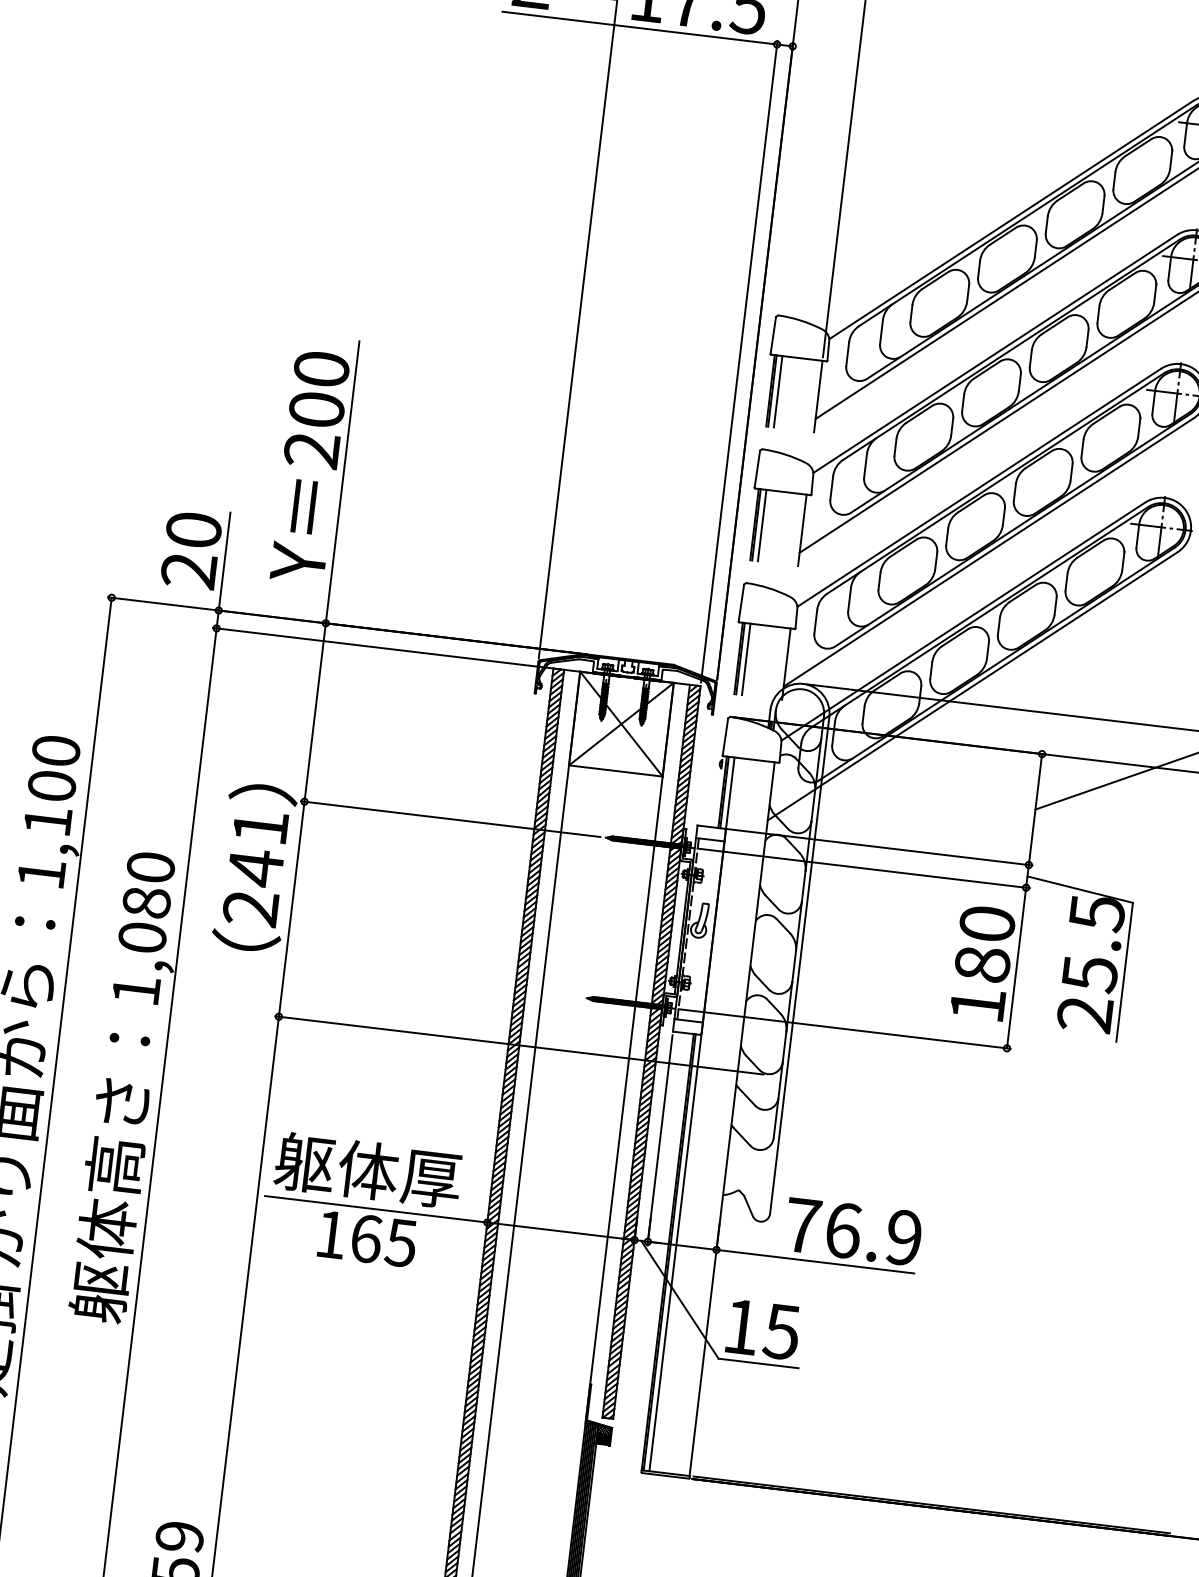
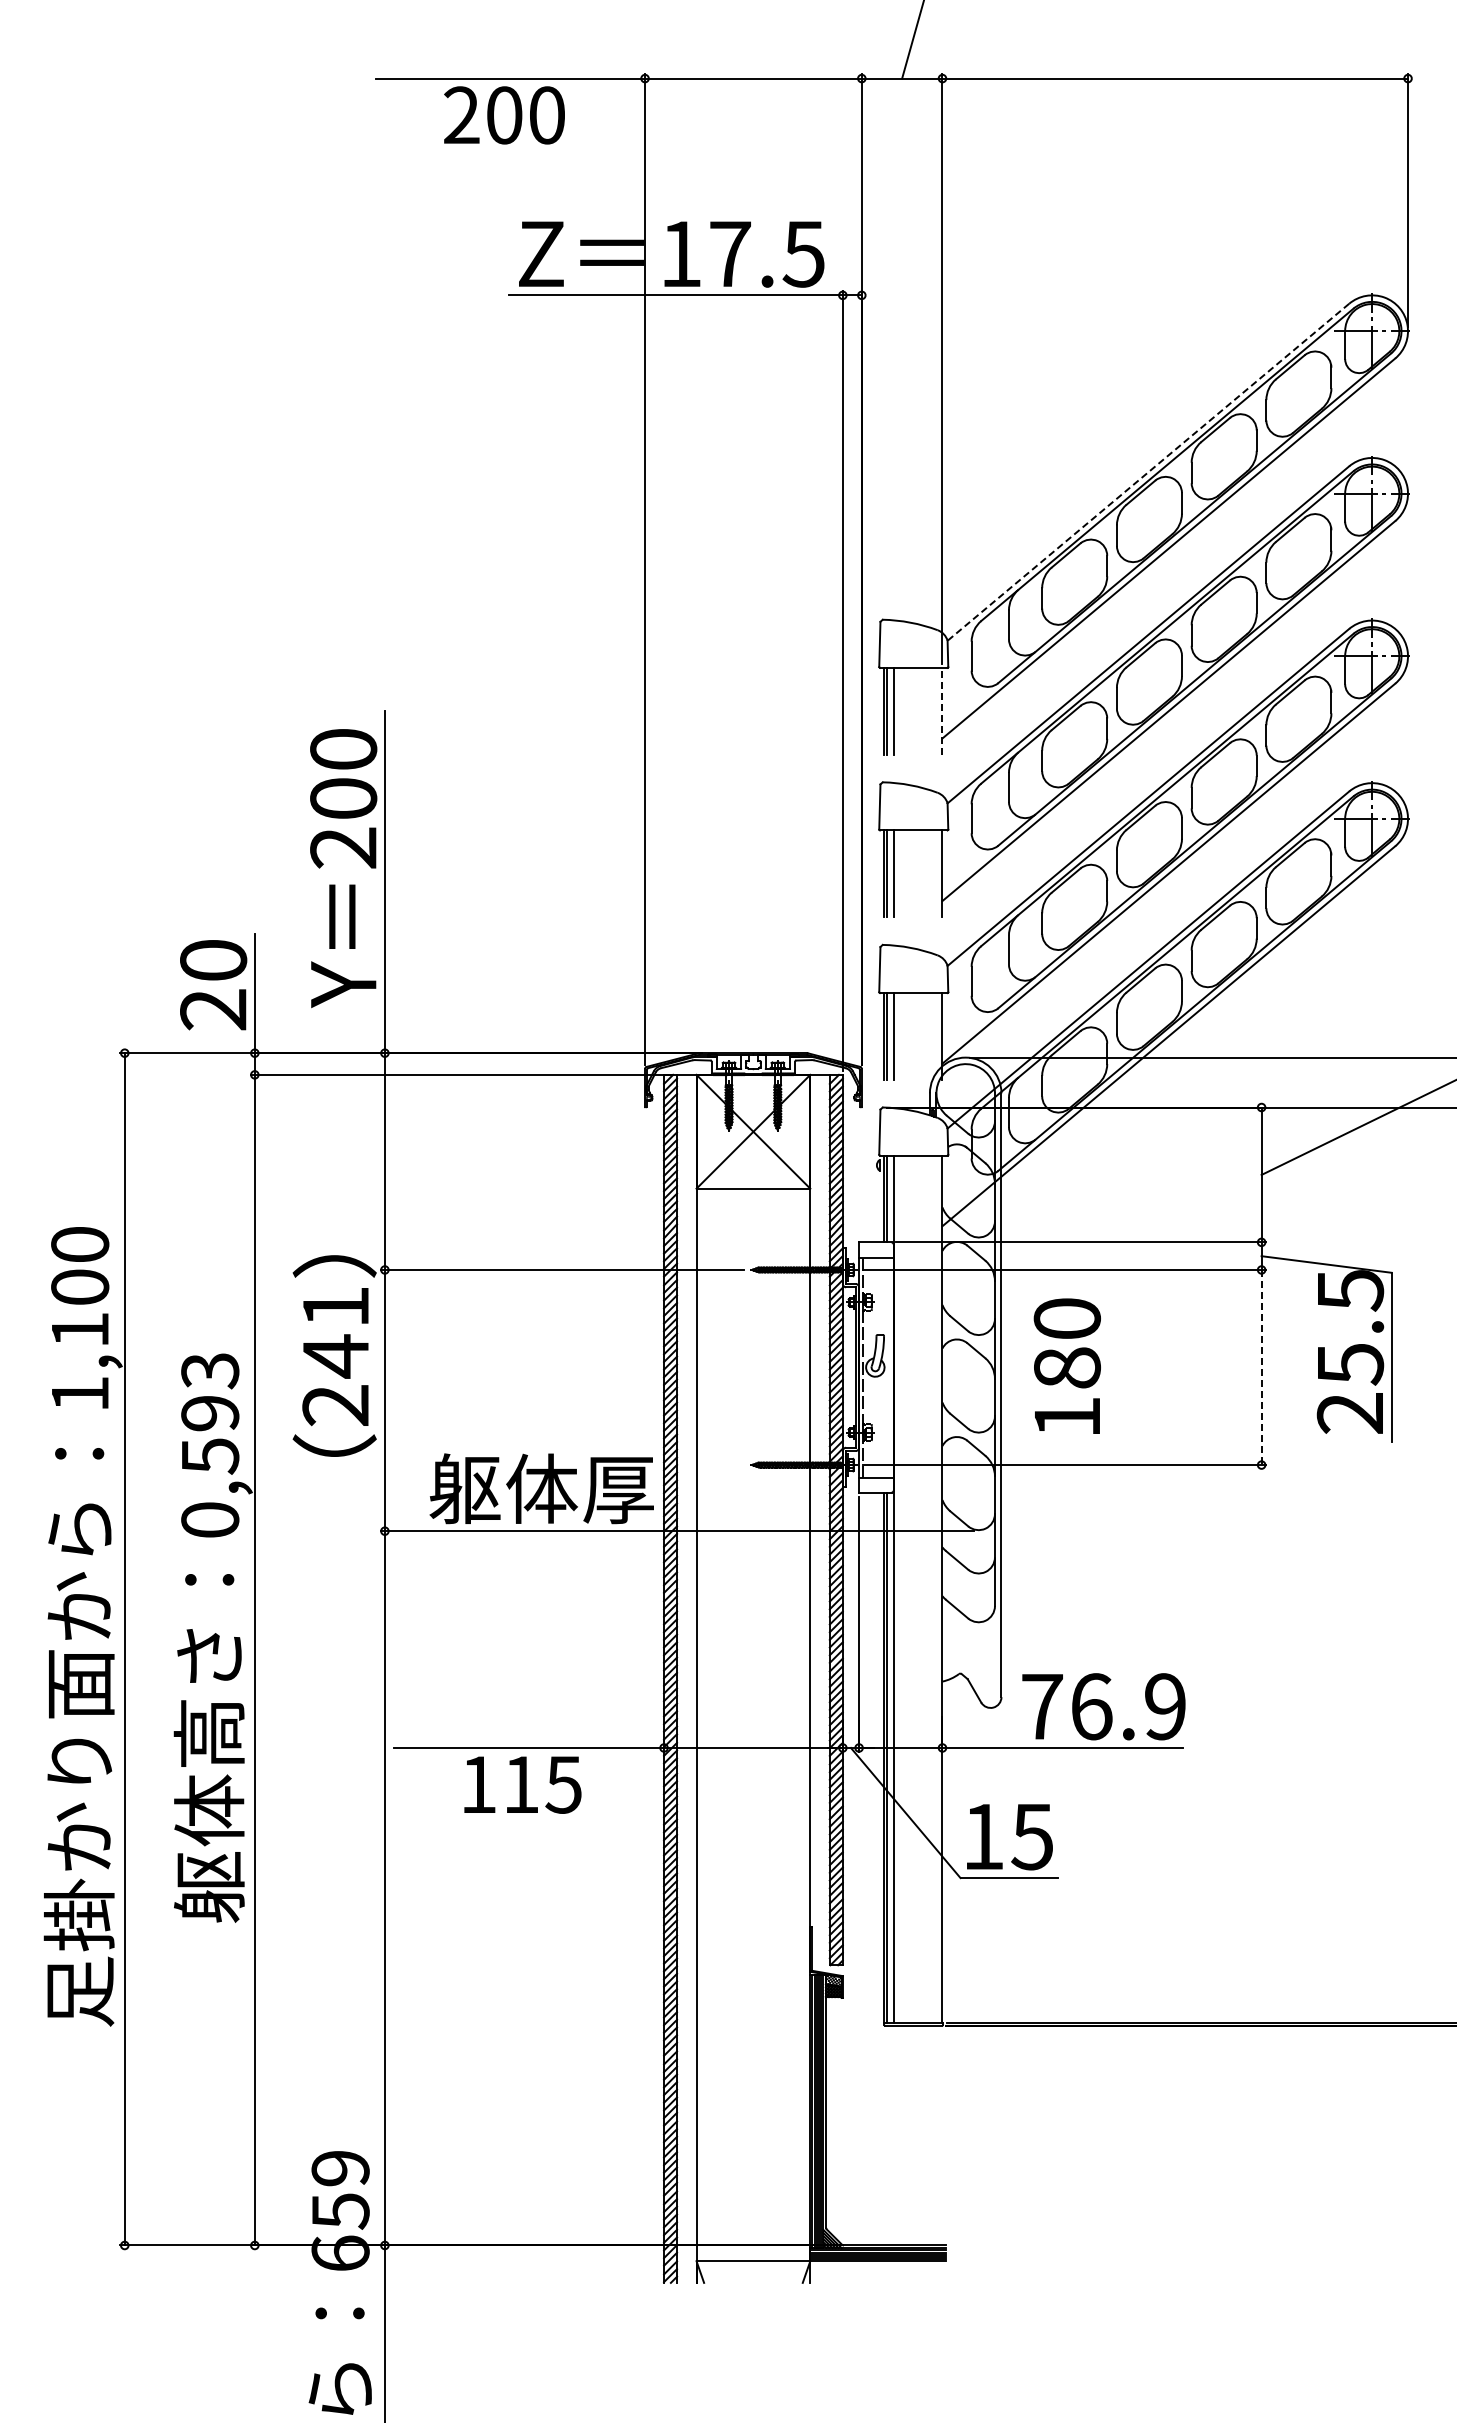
line: (1011, 220) -> (1148, 472), solid -> dashed
line: (818, 395) -> (942, 710), solid -> dashed
text: (143, 929) -> (210, 1445), 1,080 -> 0,593
text: (982, 962) -> (1066, 1365), moved
line: (1016, 968) -> (1261, 1367), solid -> dashed
text: (367, 1170) -> (541, 1488), moved
text: (366, 1238) -> (521, 1784), 165 -> 115

